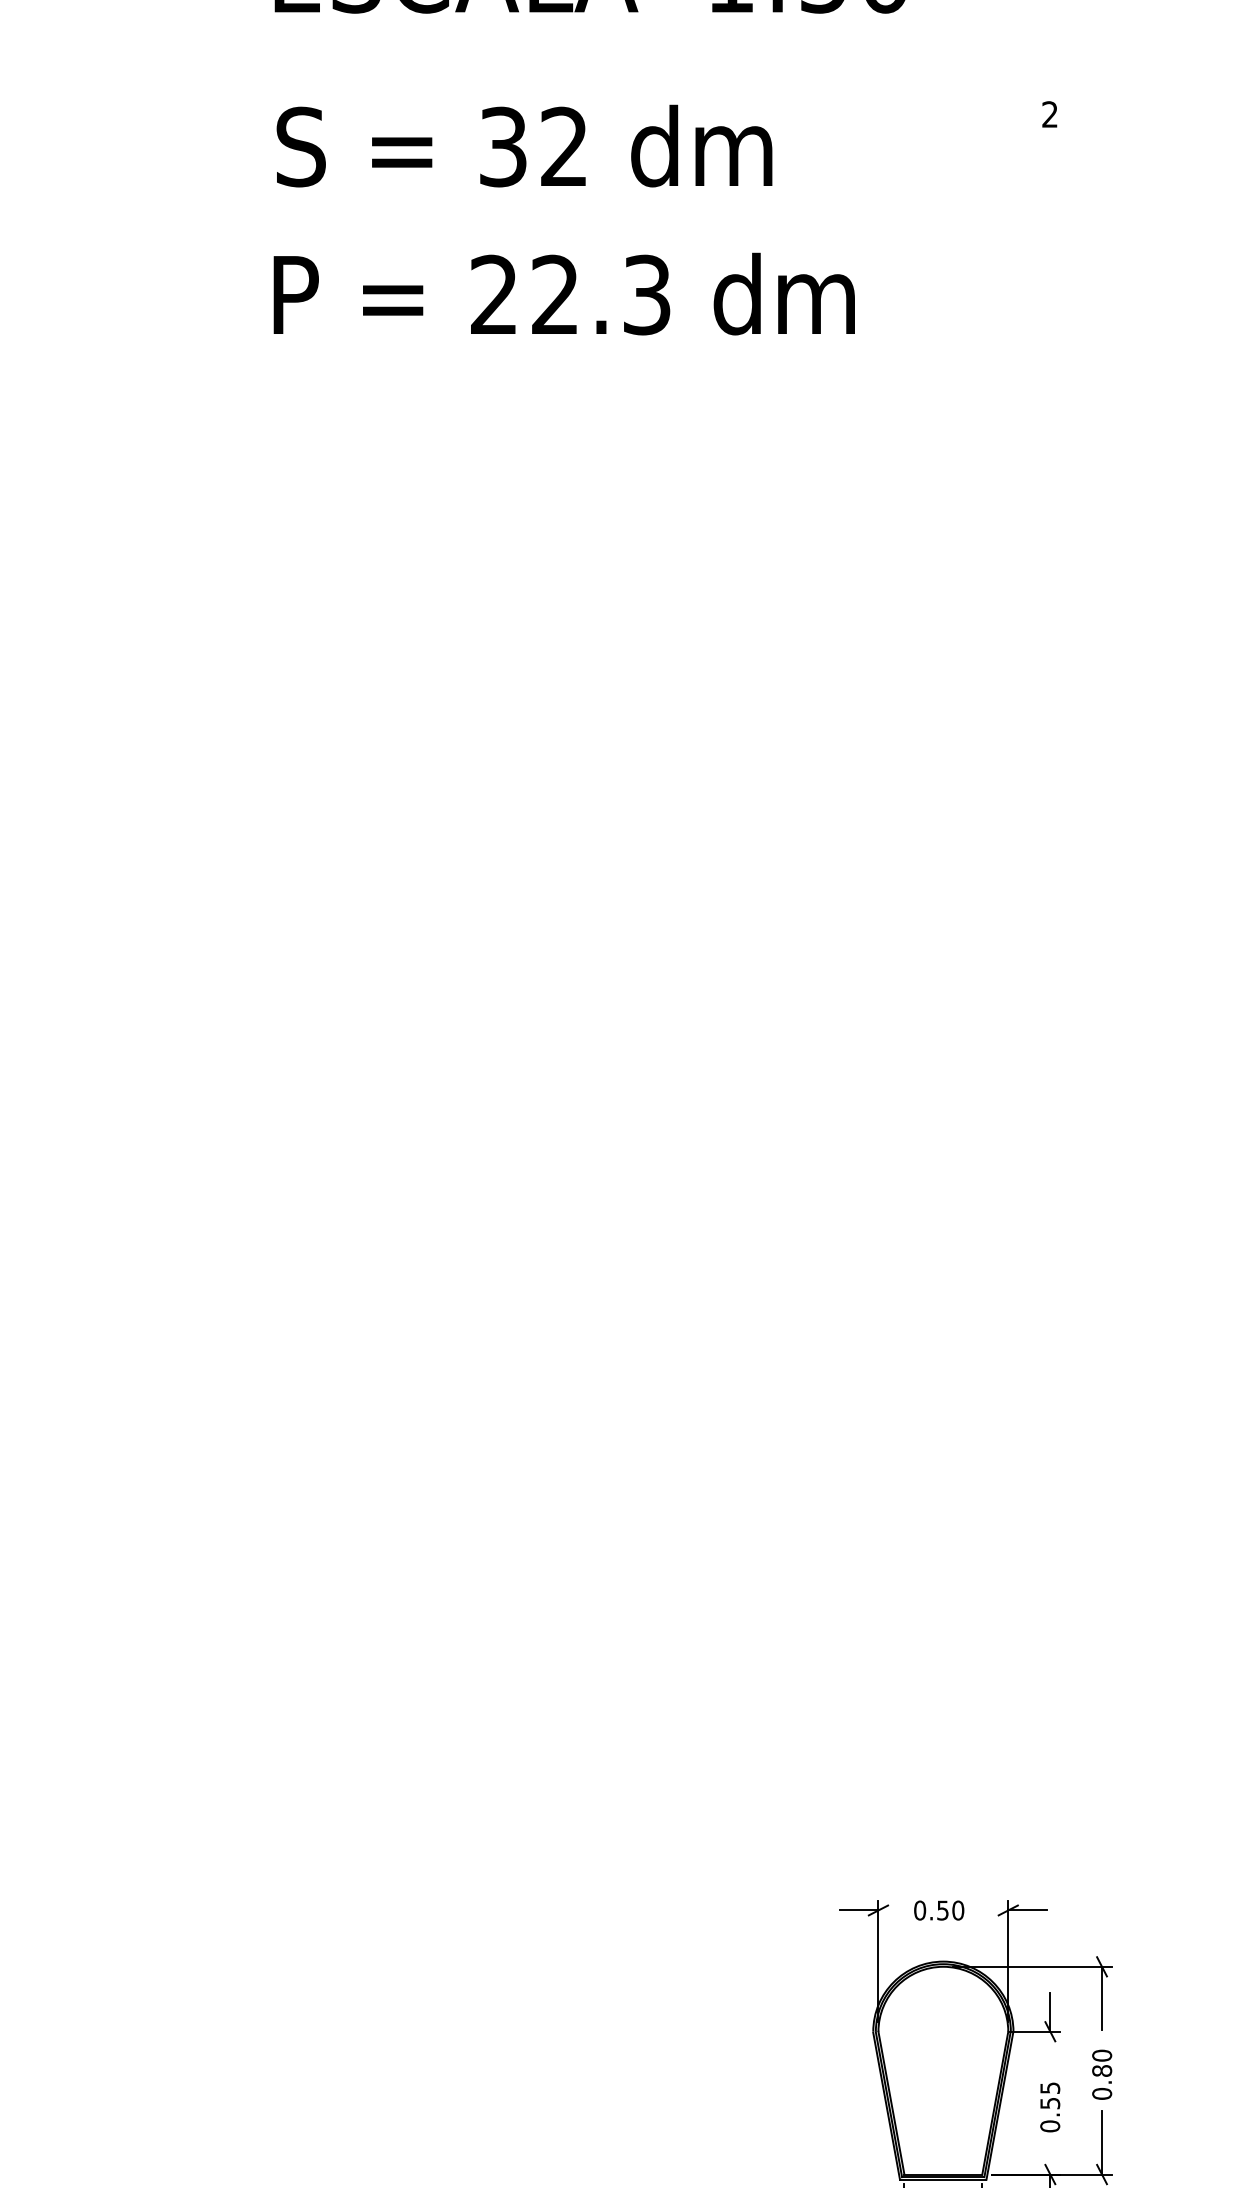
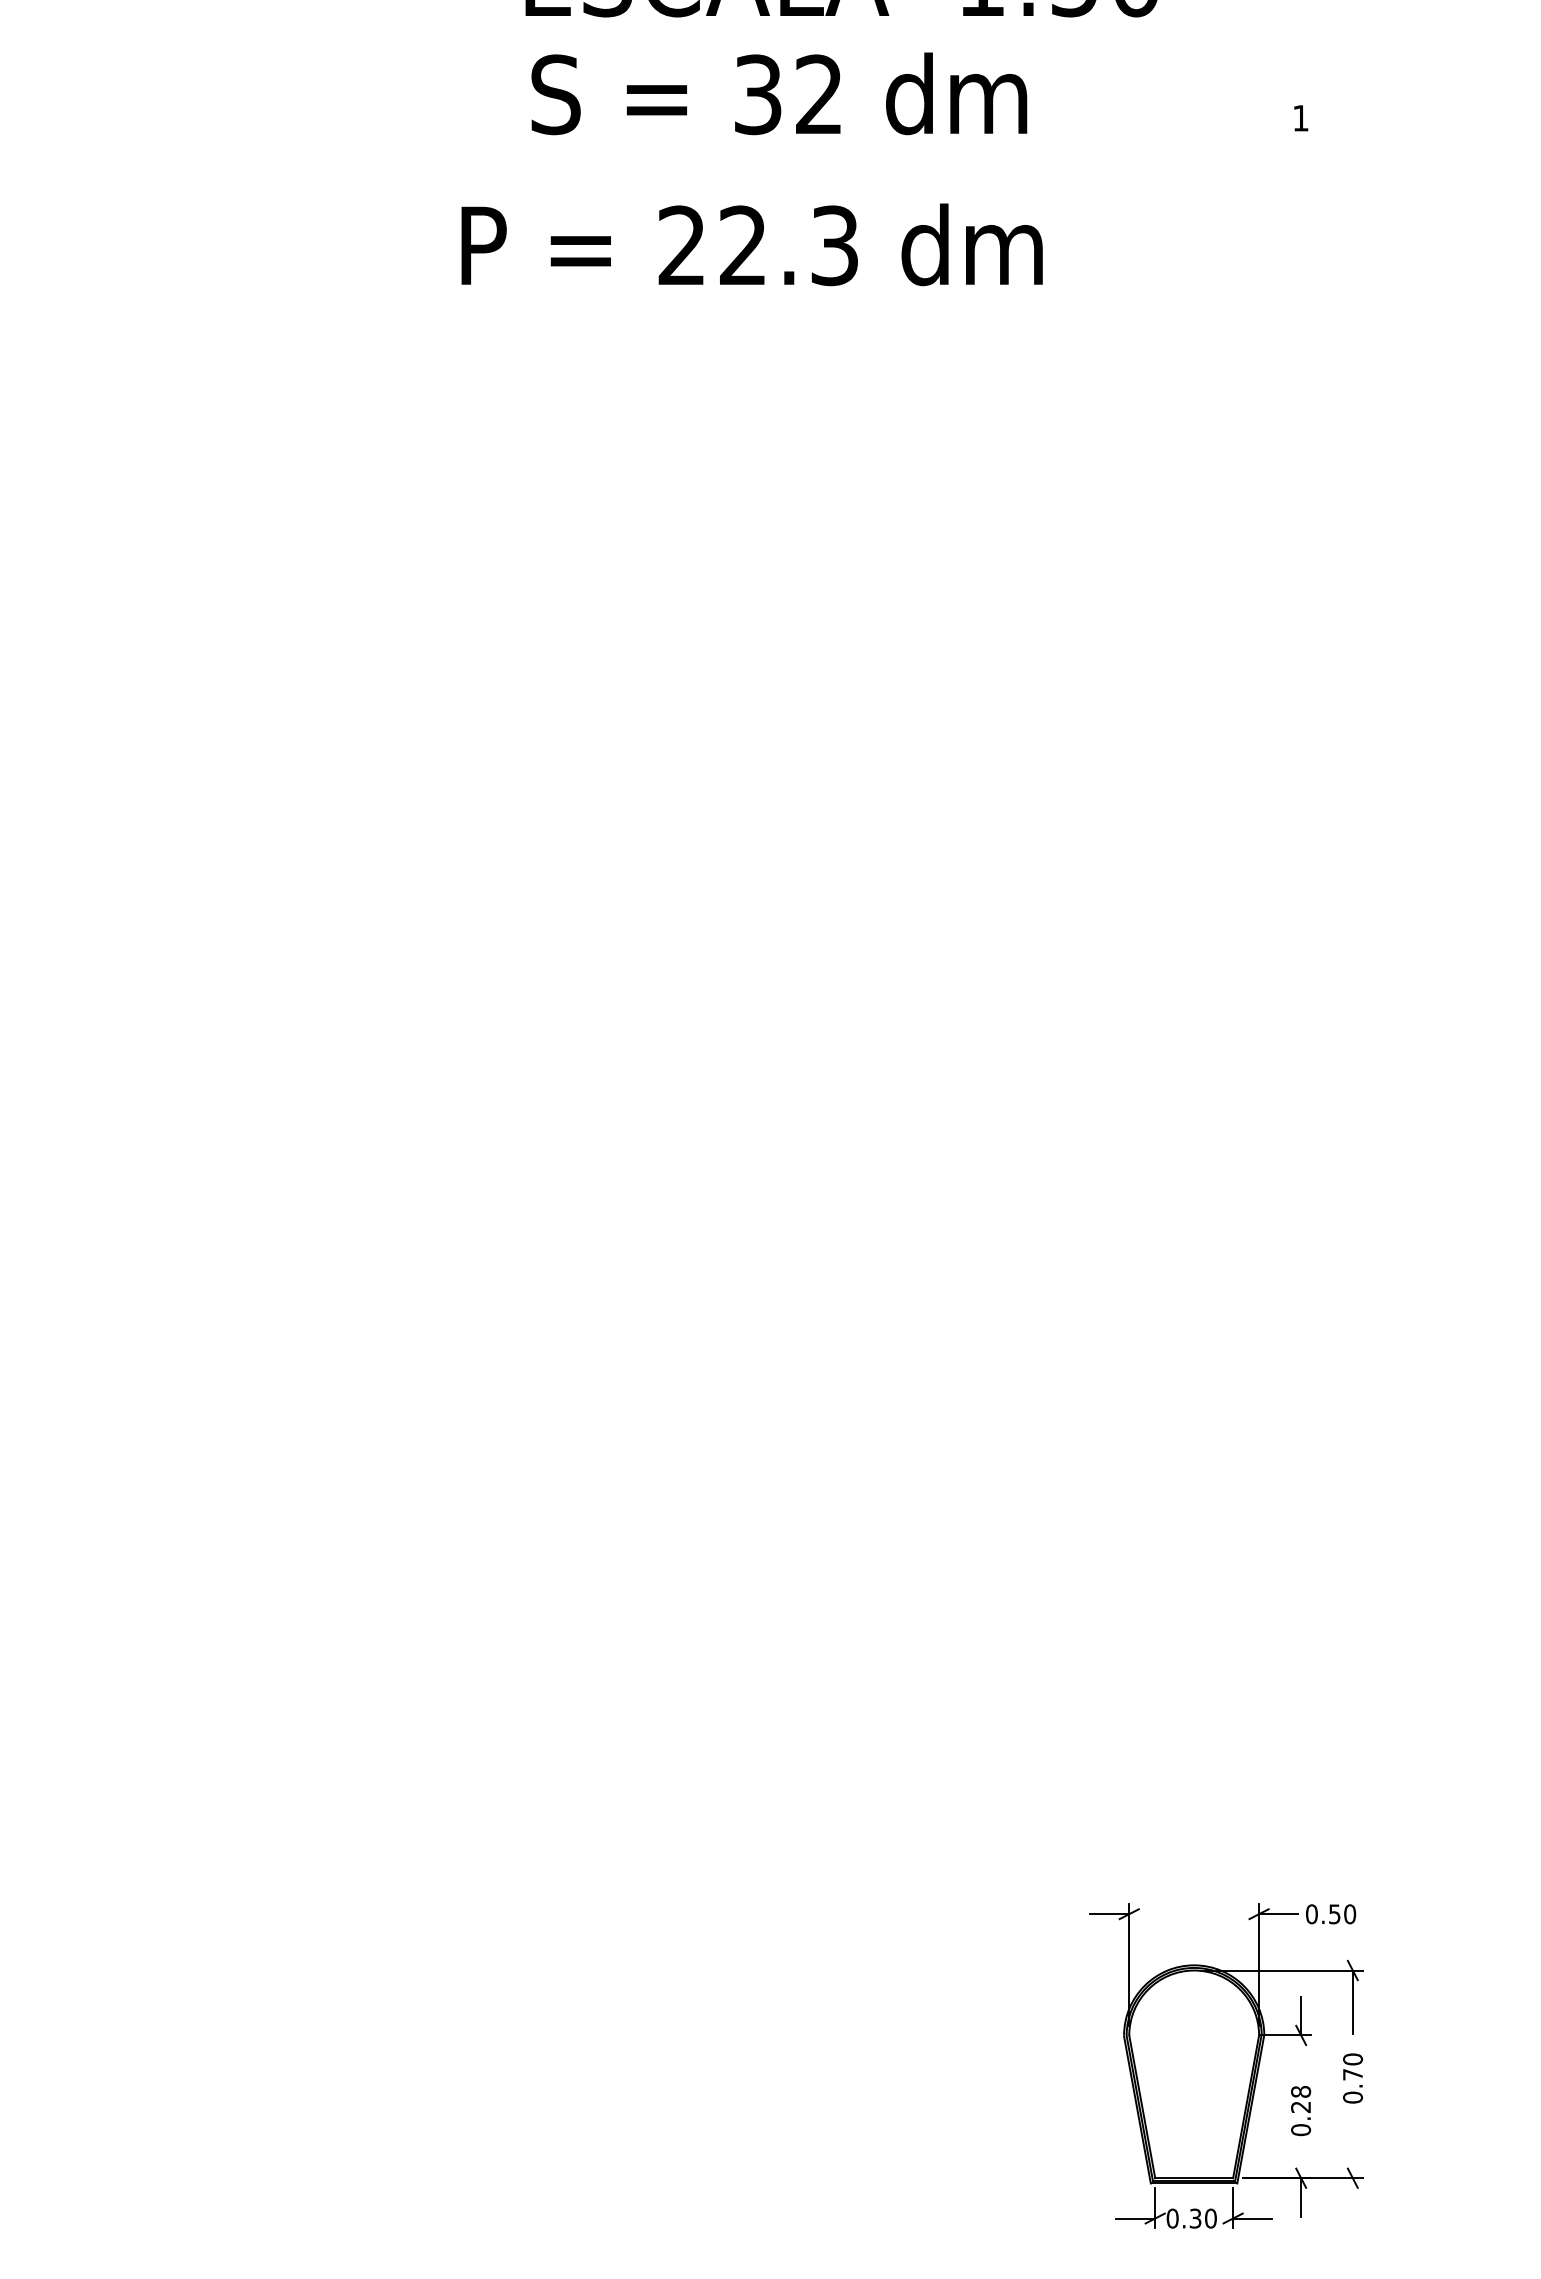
text: (1049, 113) -> (1300, 117), 2 -> 1
text: (524, 145) -> (779, 93), moved
text: (563, 293) -> (751, 244), moved
text: (939, 1910) -> (1331, 1914), moved
text: (1101, 2070) -> (1352, 2074), 0.80 -> 0.70
text: (1050, 2095) -> (1301, 2099), 0.55 -> 0.28
line: (1101, 2142) -> (1352, 2146), removed

